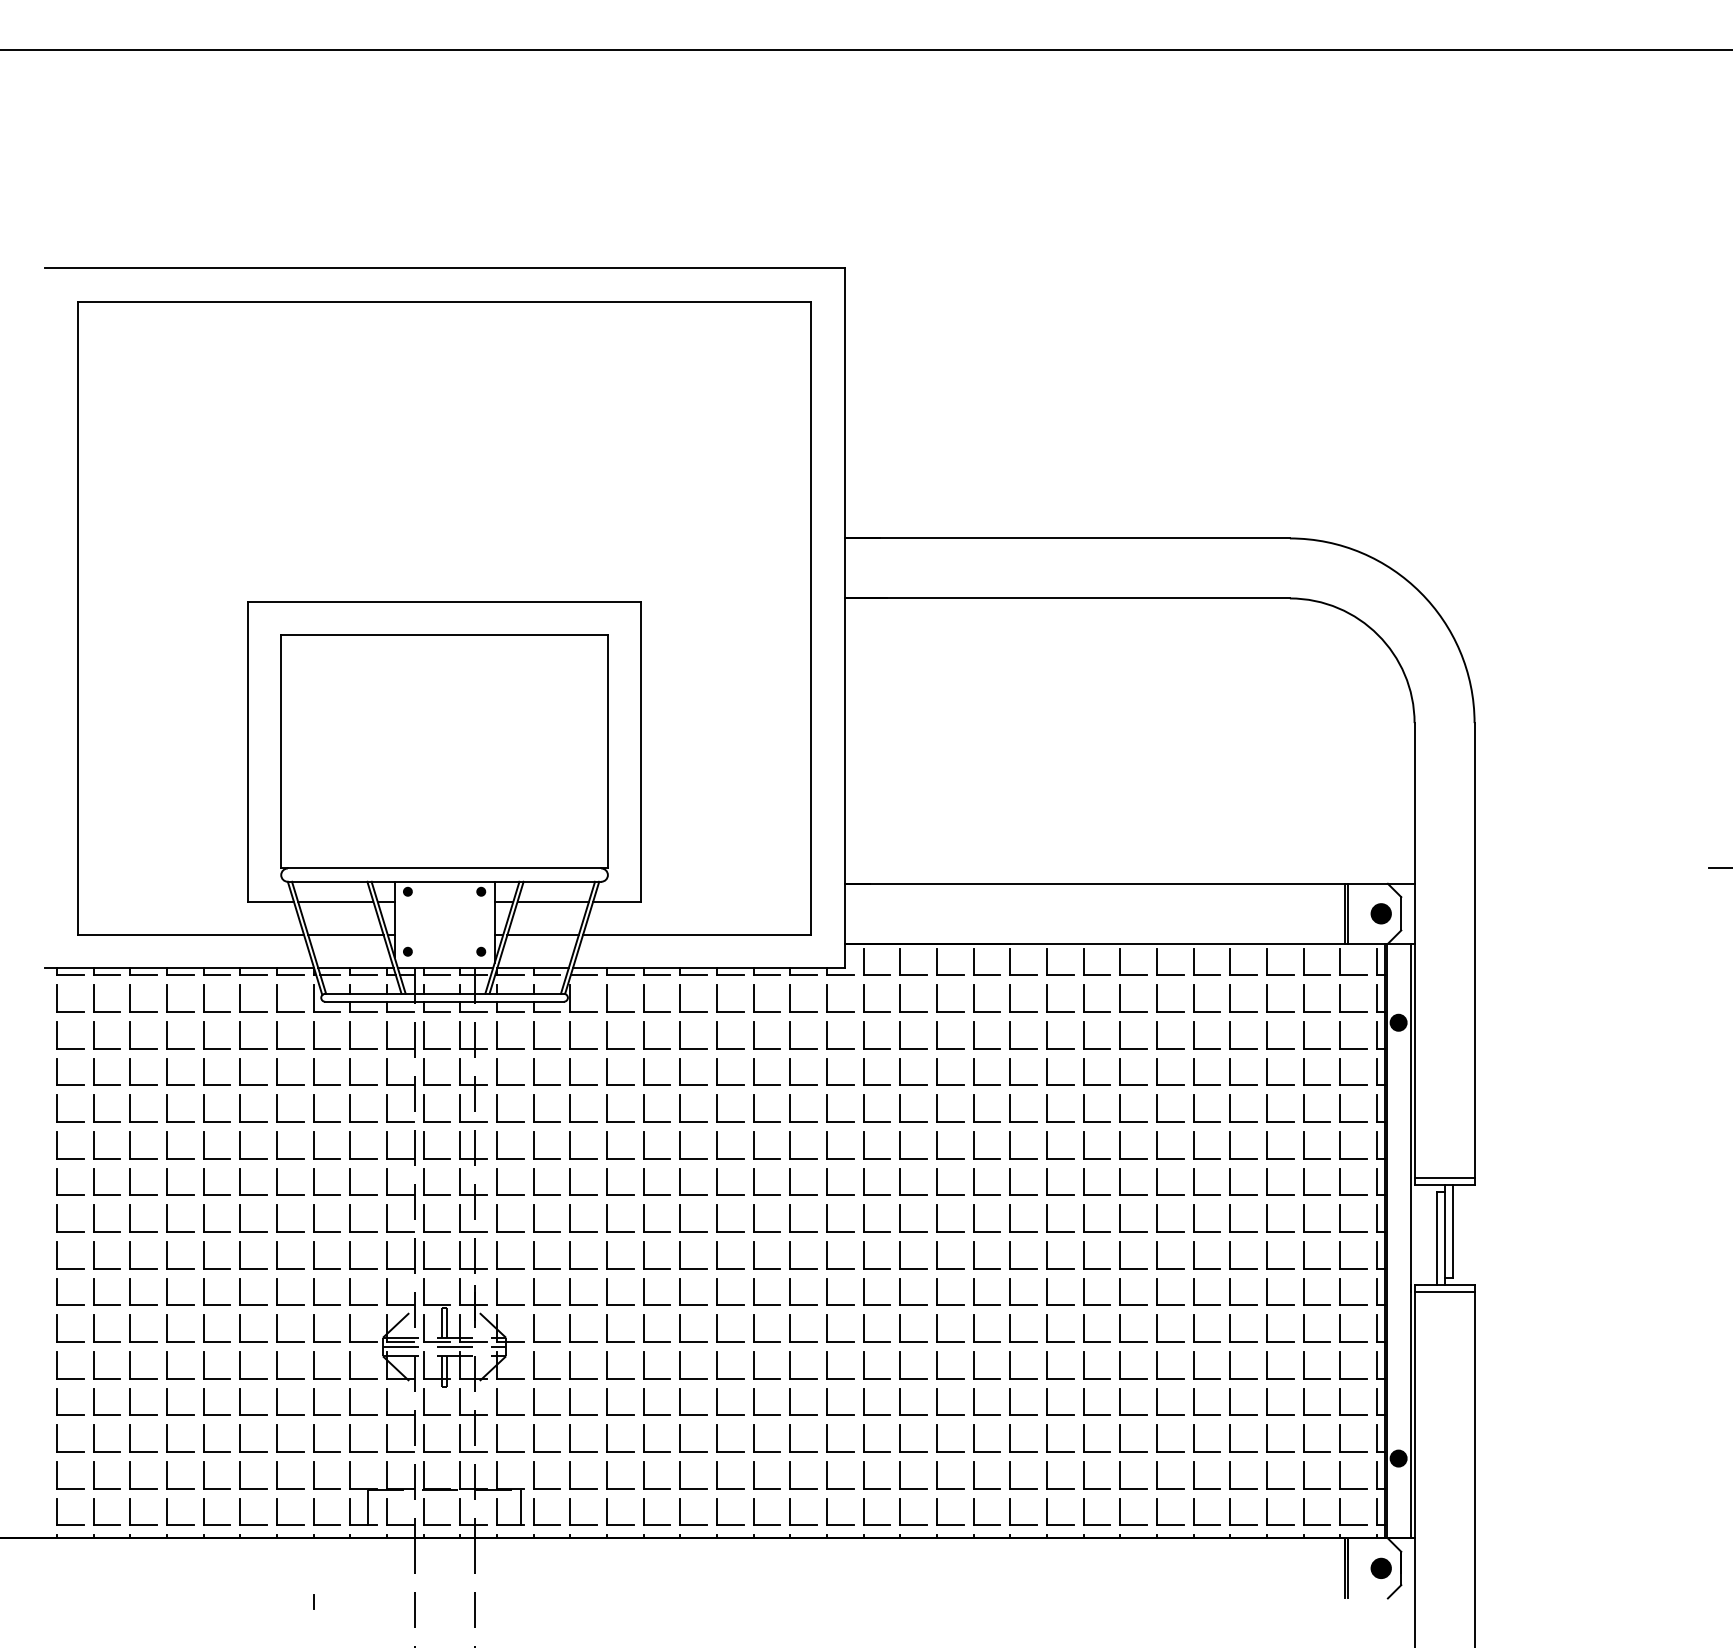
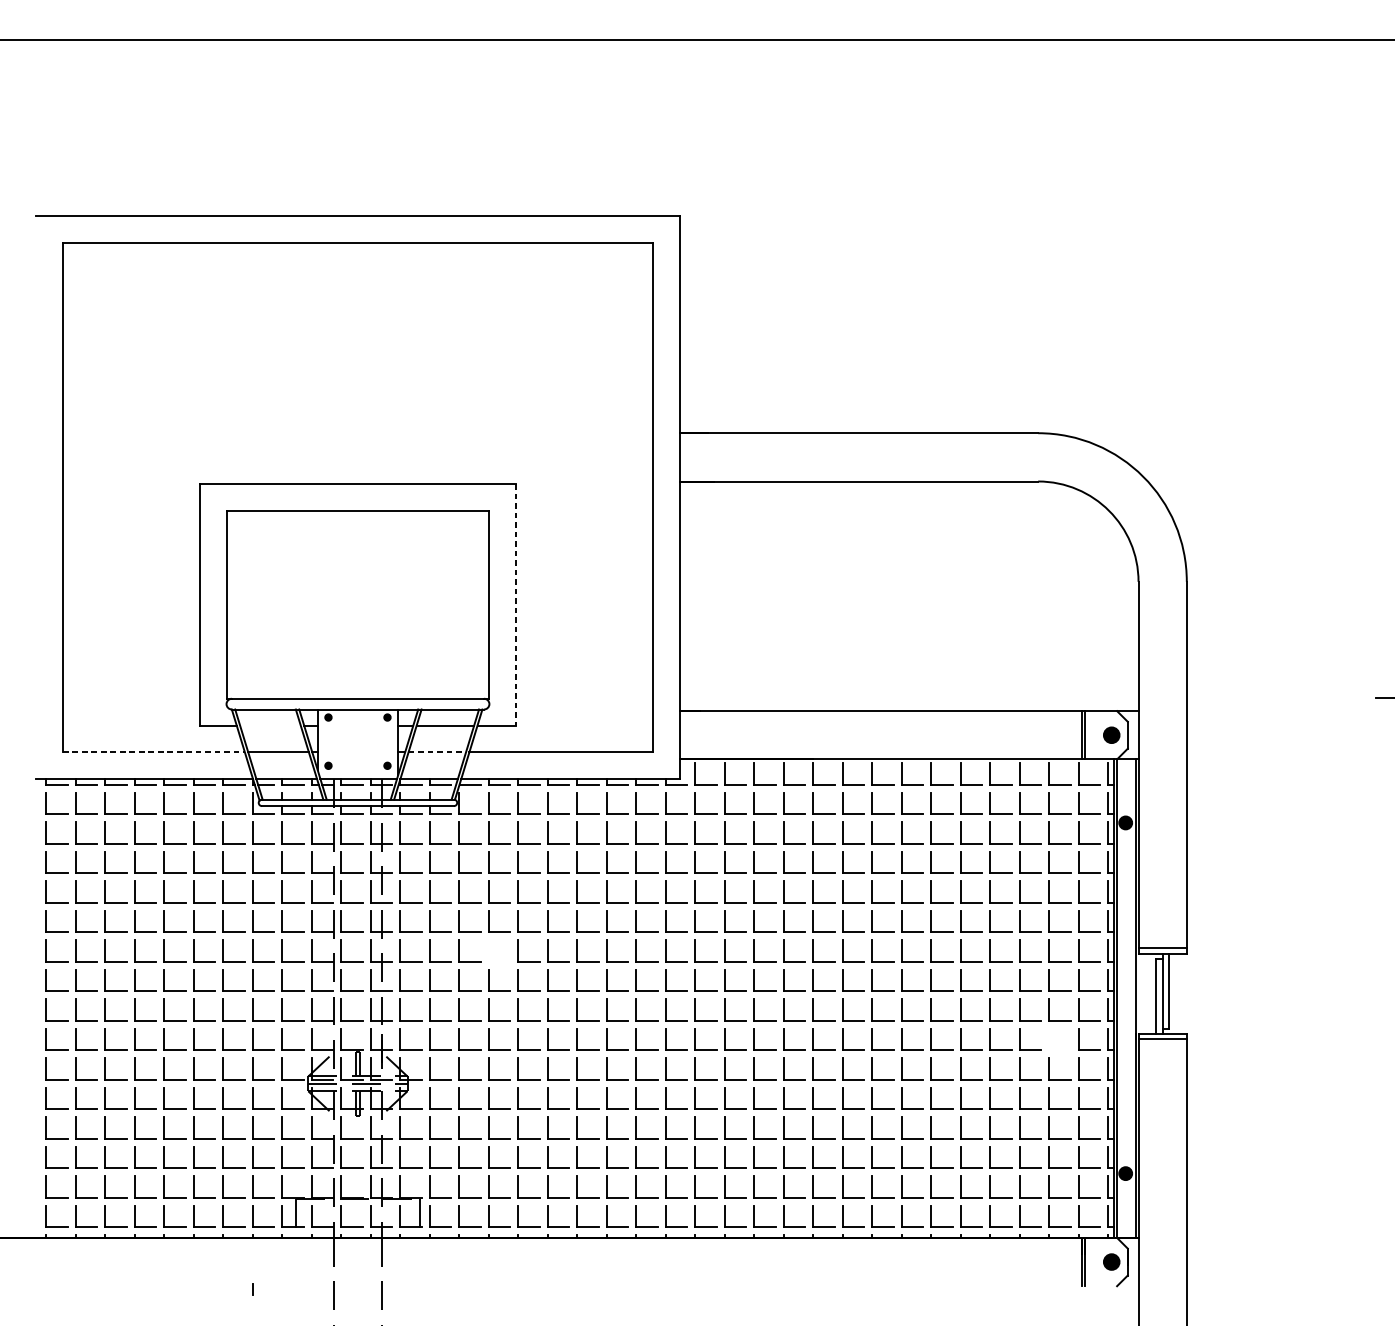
line: (641, 752) -> (516, 605), solid -> dashed
line: (335, 901) -> (270, 725), removed
line: (191, 935) -> (154, 752), solid -> dashed
line: (543, 935) -> (437, 752), solid -> dashed
part: (607, 1181) -> (489, 950), removed
part: (1304, 1291) -> (1049, 1039), removed

